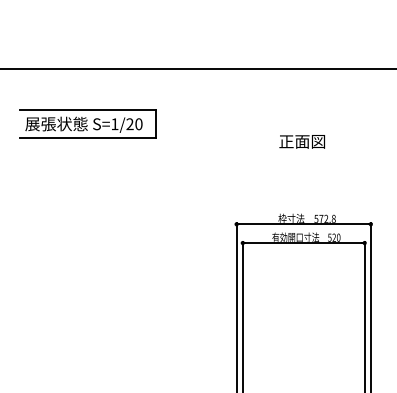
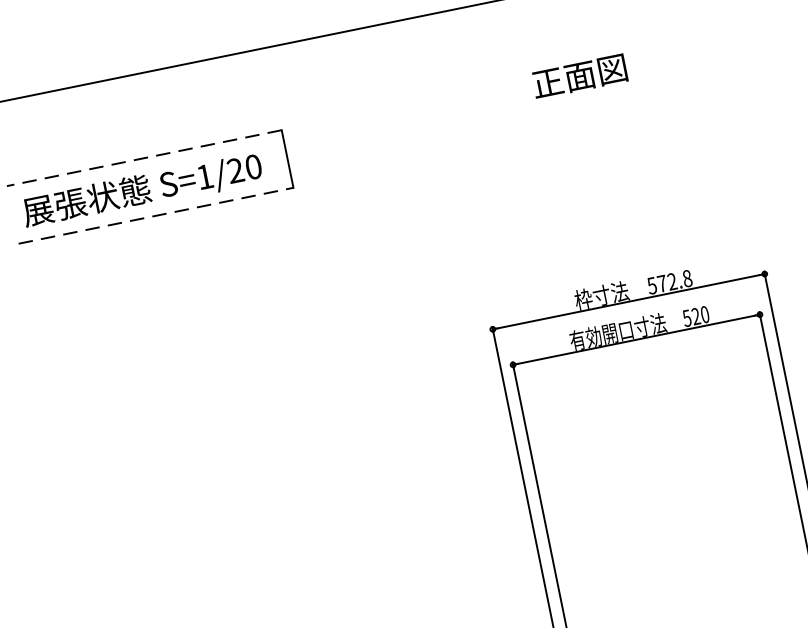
line: (87, 109) -> (143, 158), solid -> dashed
line: (87, 137) -> (154, 215), solid -> dashed
text: (301, 141) -> (578, 76), moved

